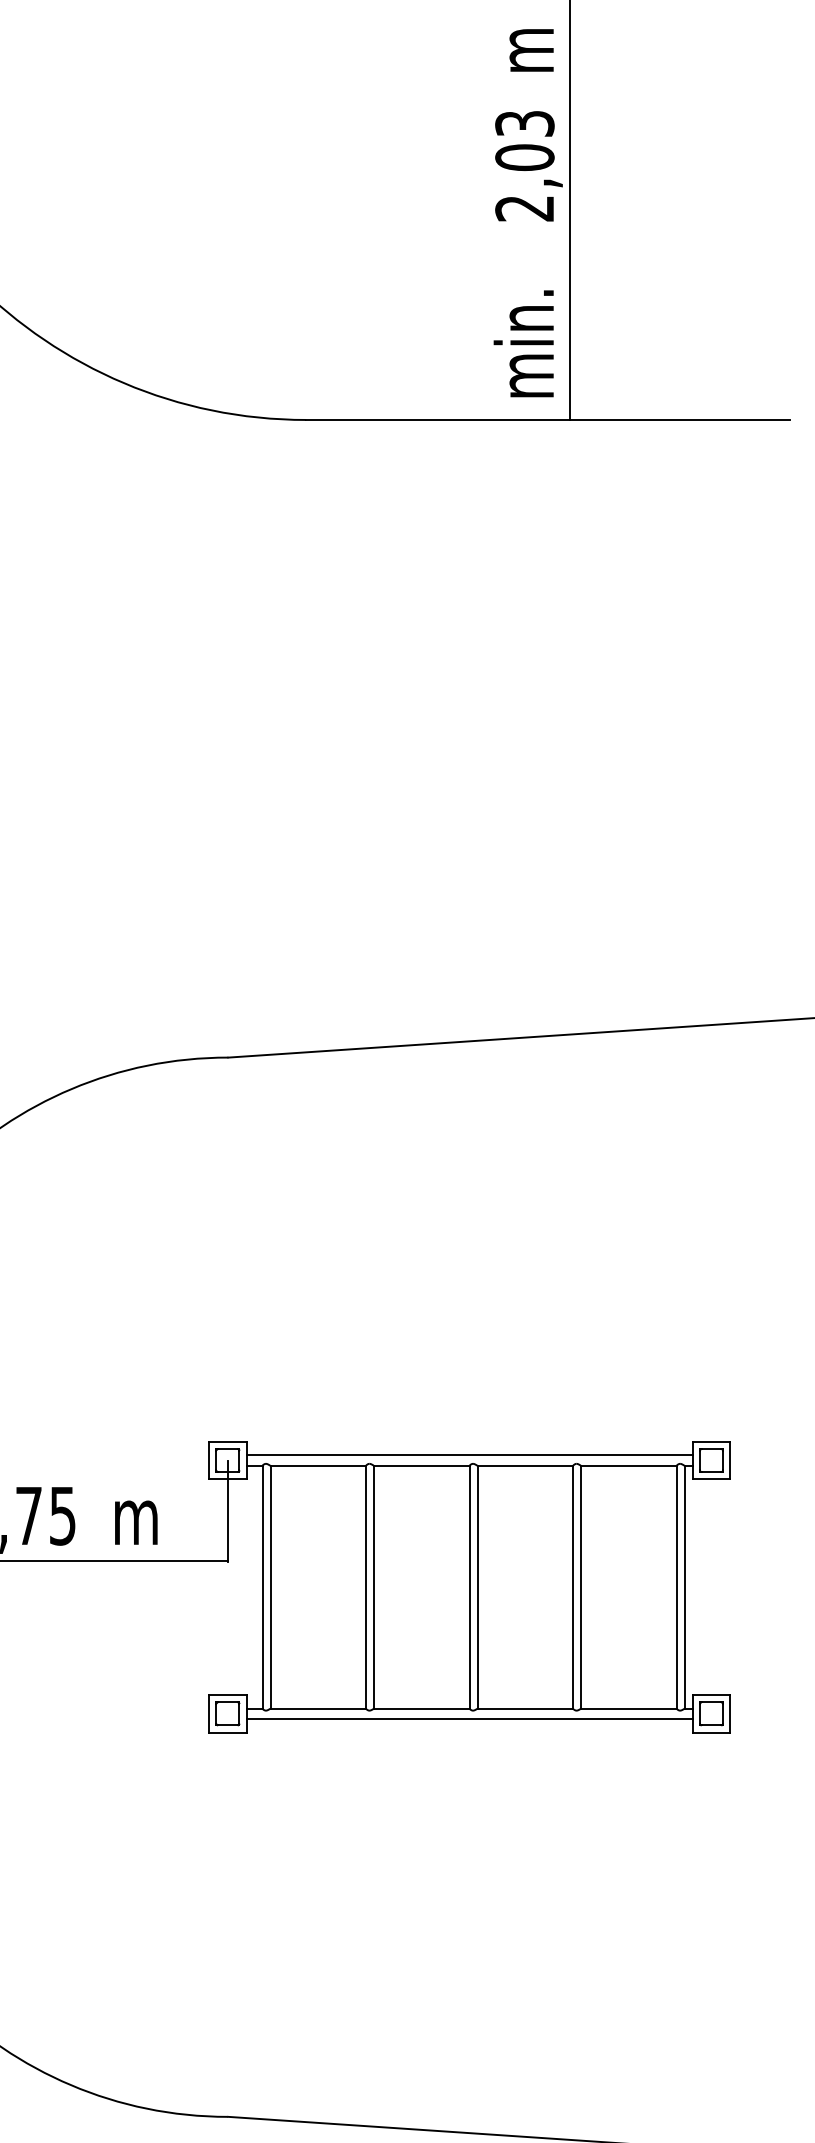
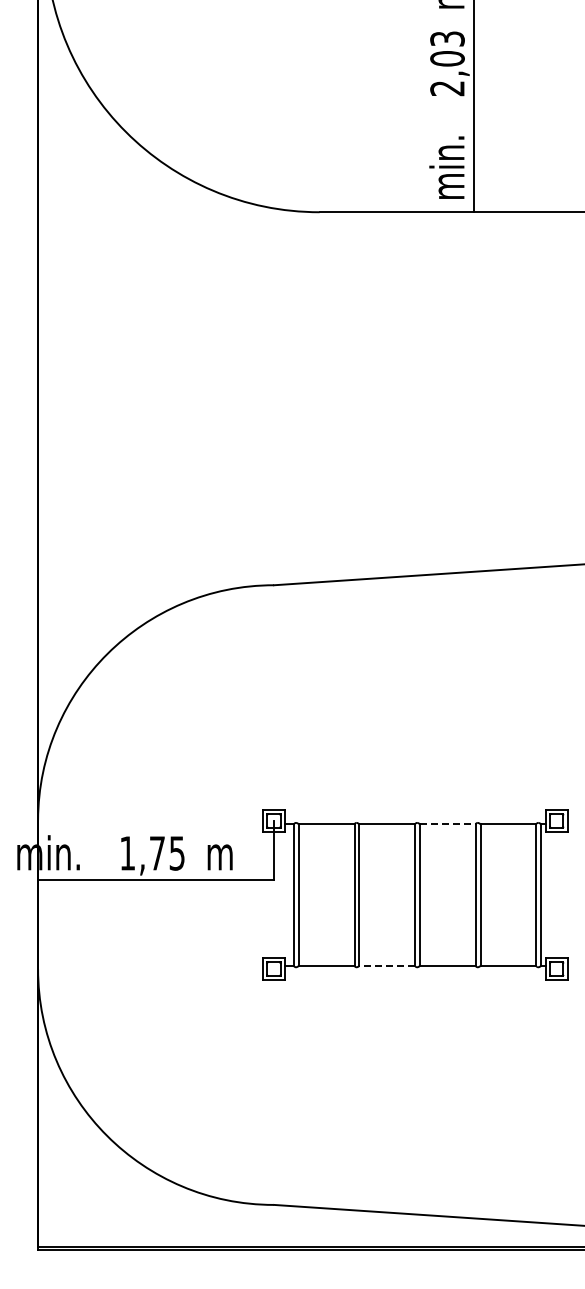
line: (468, 1454) -> (414, 817), removed
line: (524, 1466) -> (447, 824), solid -> dashed
line: (422, 1709) -> (387, 966), solid -> dashed
line: (468, 1719) -> (414, 972), removed

